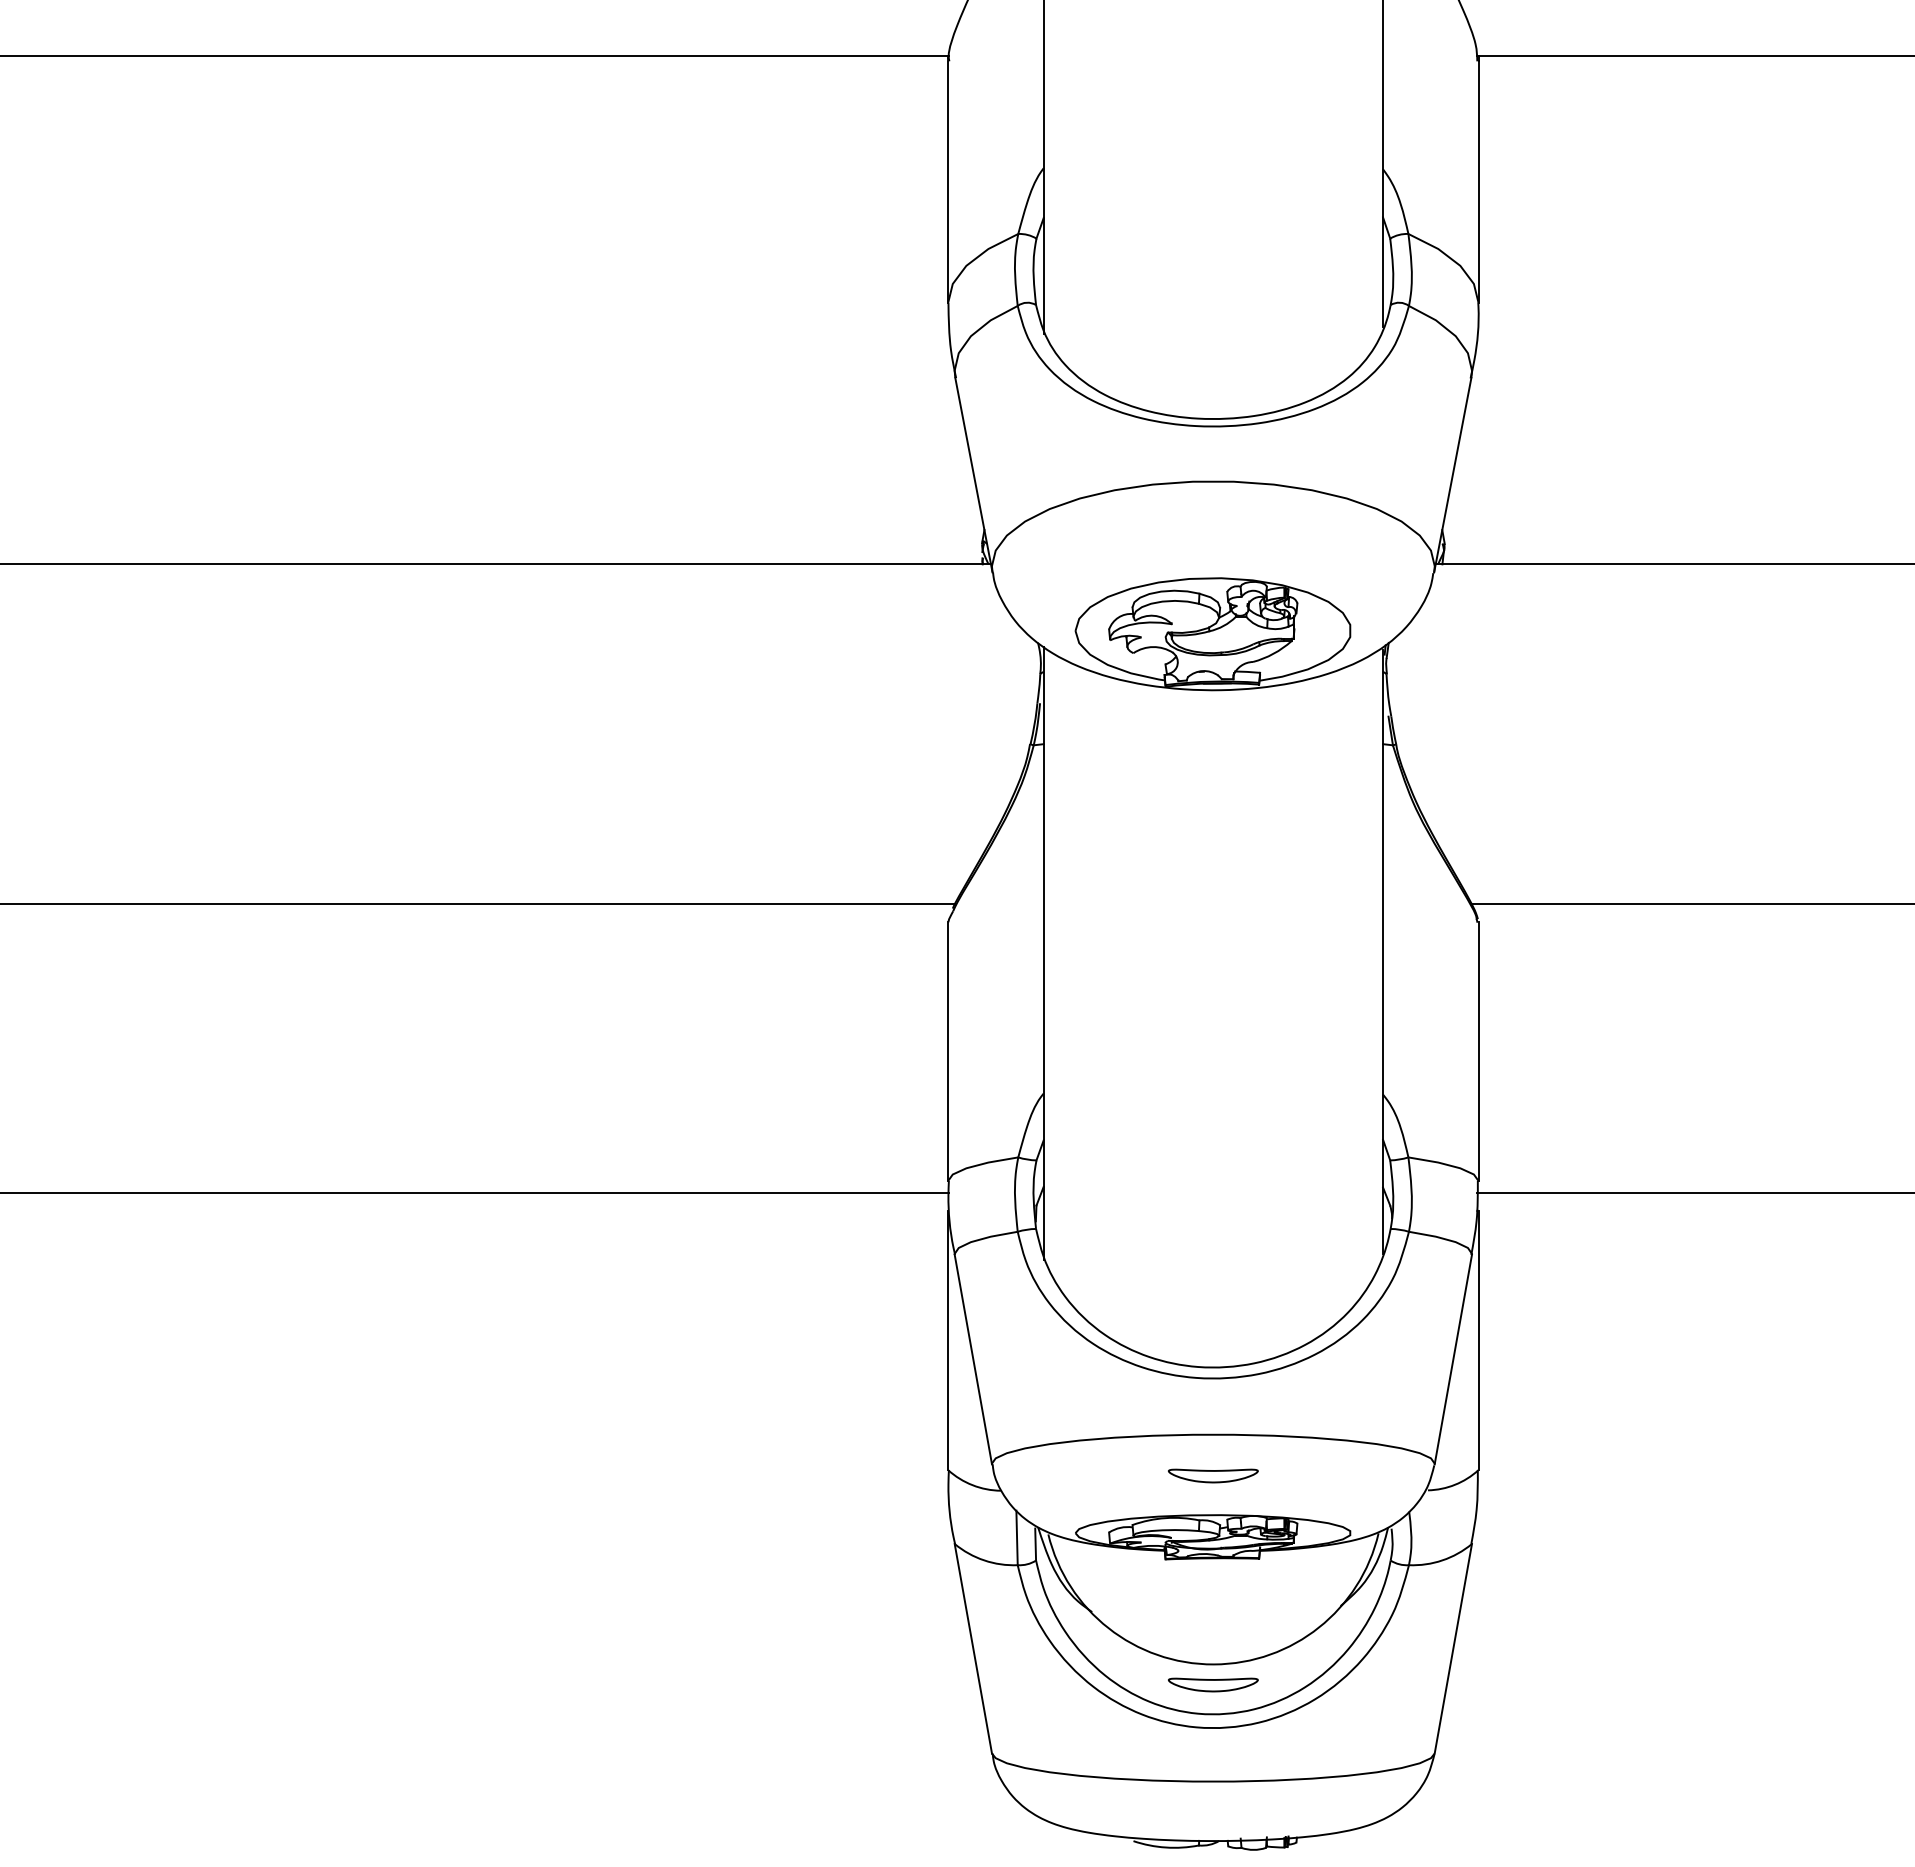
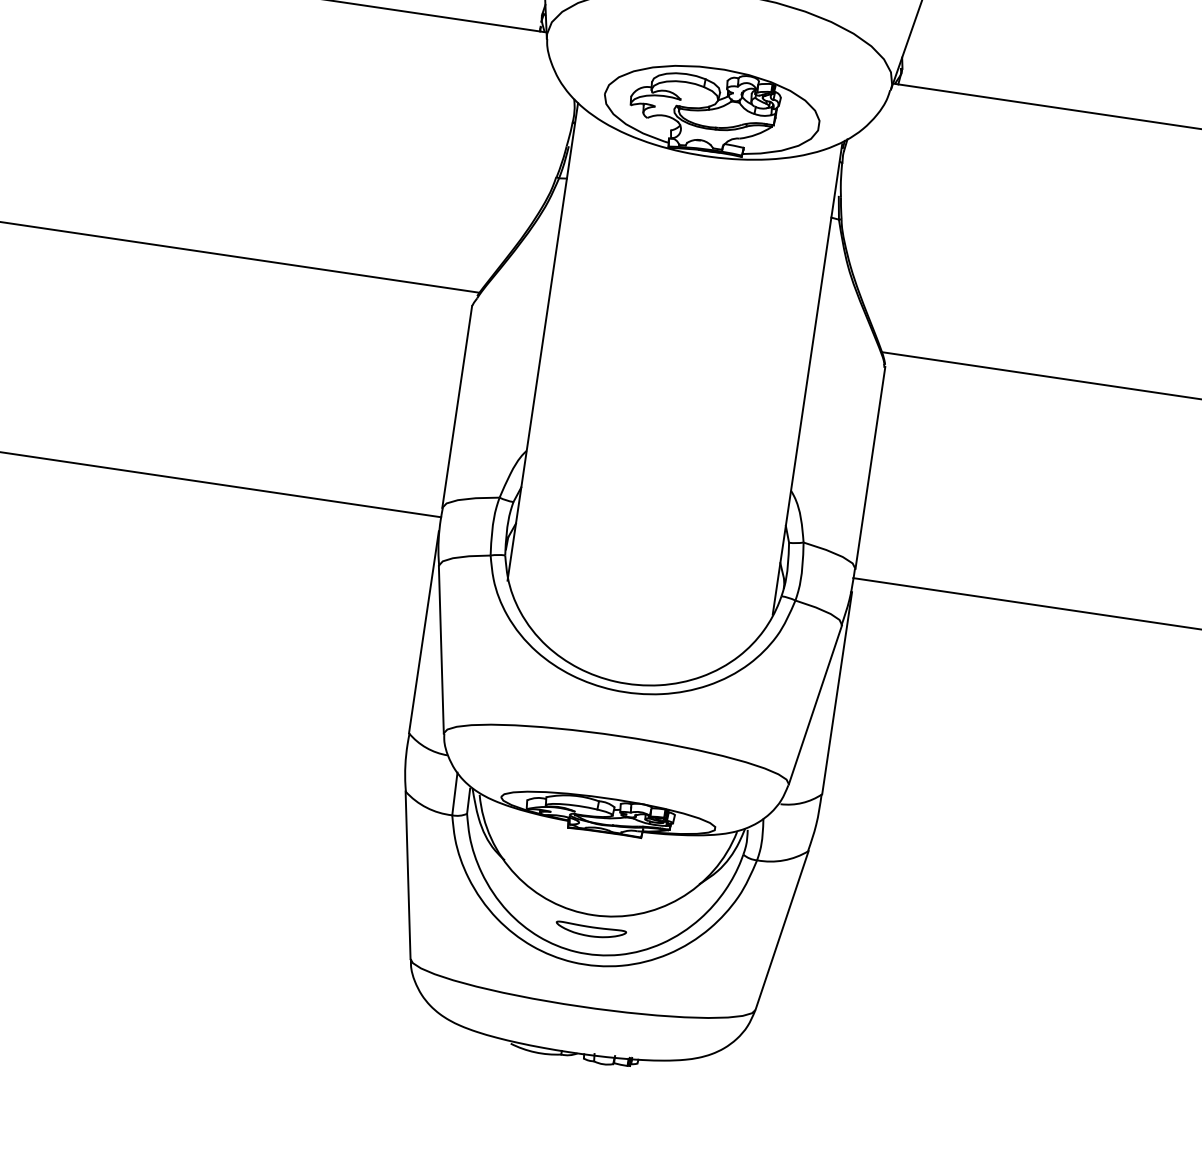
part: (1213, 1475) -> (615, 767), removed

